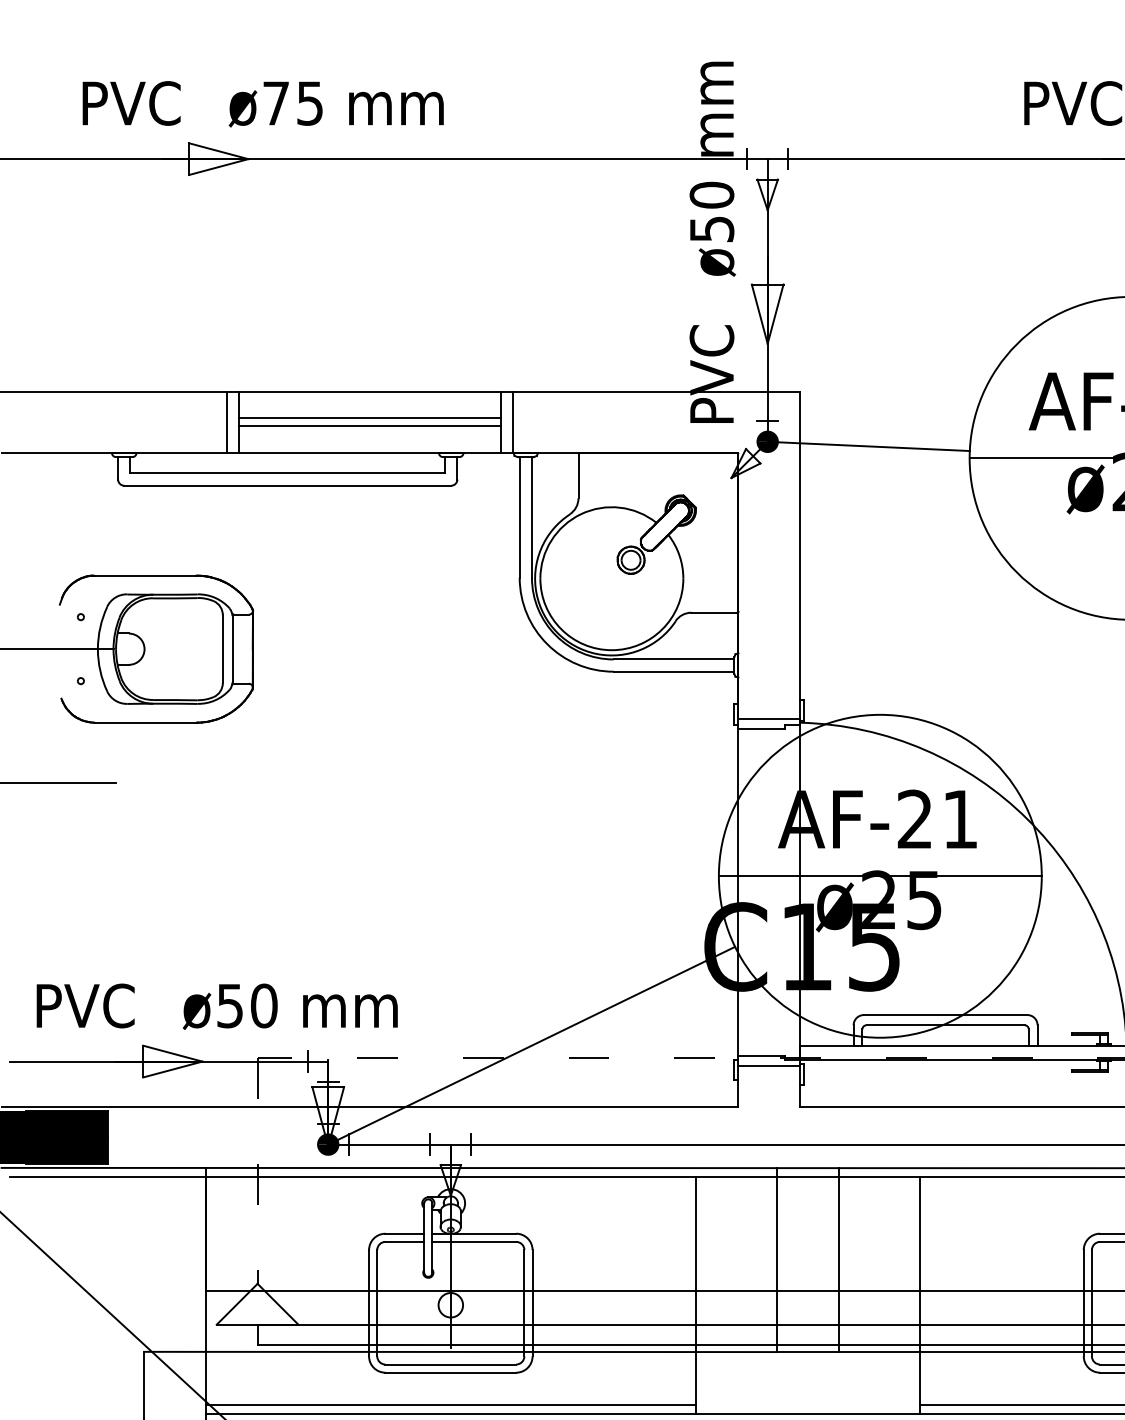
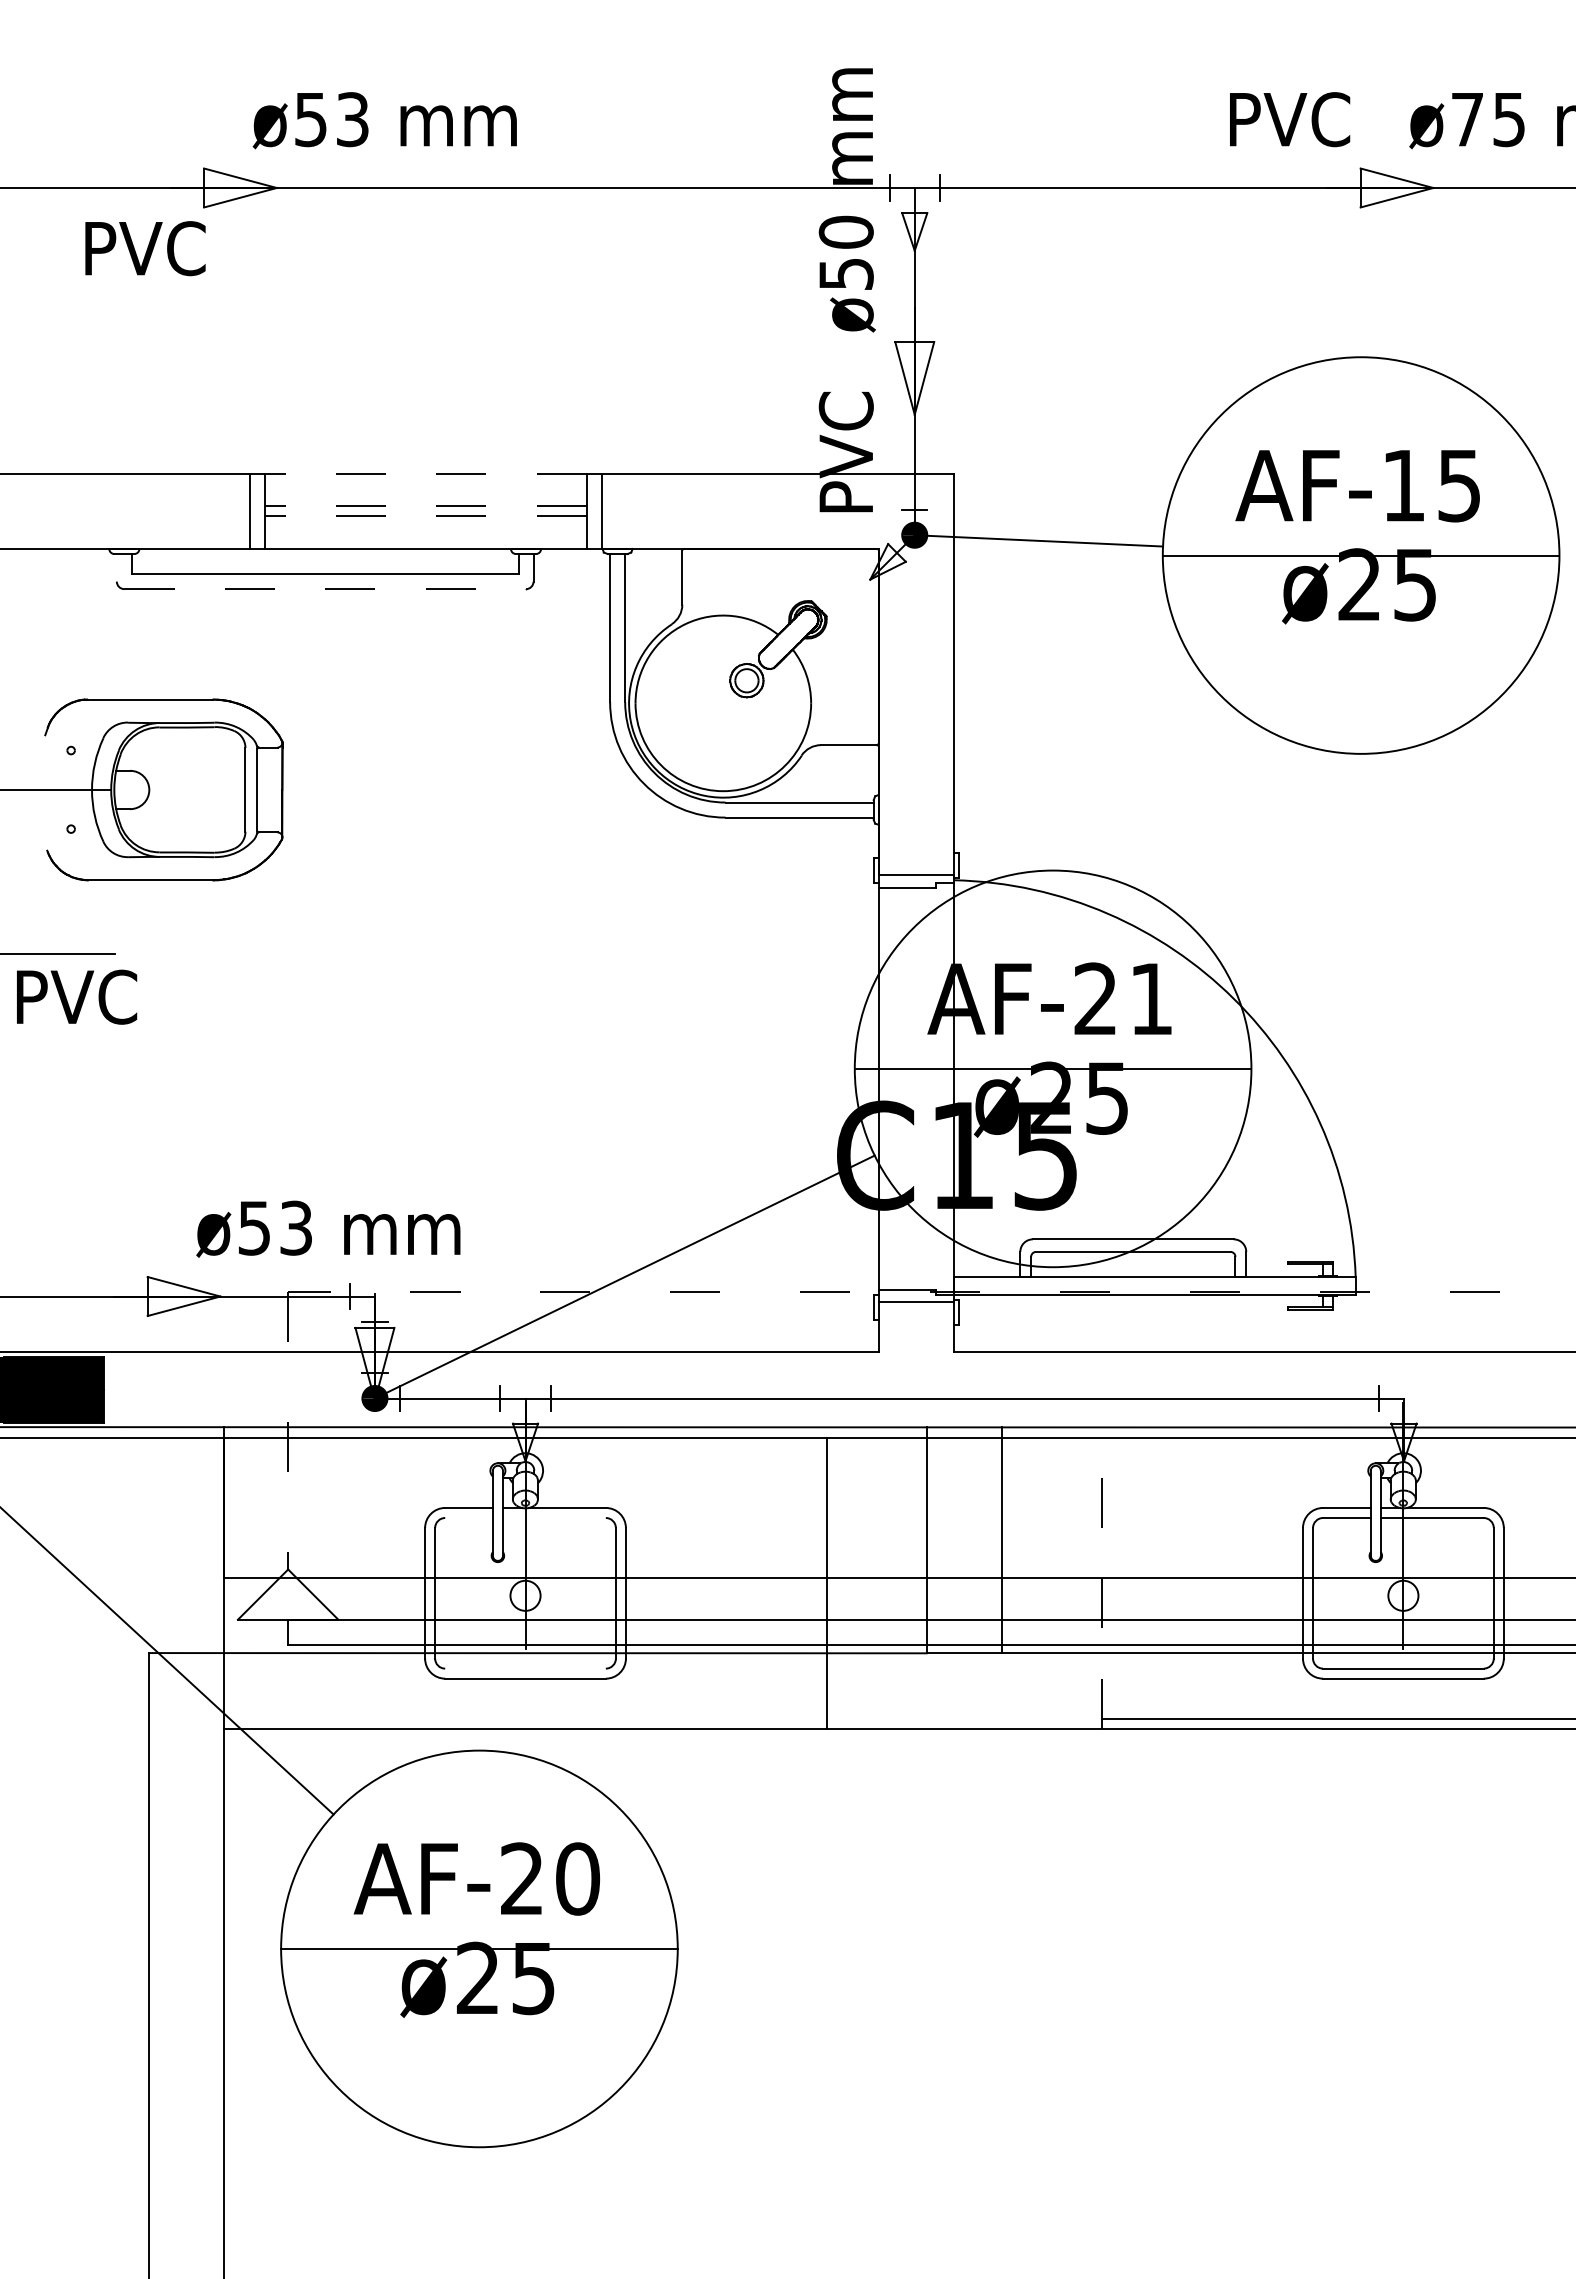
text: (131, 103) -> (145, 248), moved
text: (292, 103) -> (331, 119), ø75 -> ø53
line: (370, 391) -> (426, 473), solid -> dashed
line: (370, 418) -> (426, 506), solid -> dashed
line: (370, 426) -> (426, 516), solid -> dashed
line: (117, 468) -> (116, 567), removed
line: (287, 486) -> (325, 589), solid -> dashed
text: (86, 1005) -> (77, 996), moved
text: (264, 1005) -> (296, 1227), ø50 -> ø53
line: (404, 1242) -> (468, 1518), removed
line: (473, 1242) -> (553, 1518), removed
line: (920, 1294) -> (1102, 1582), solid -> dashed
line: (450, 1364) -> (525, 1668), removed
line: (450, 1405) -> (525, 1718), removed

